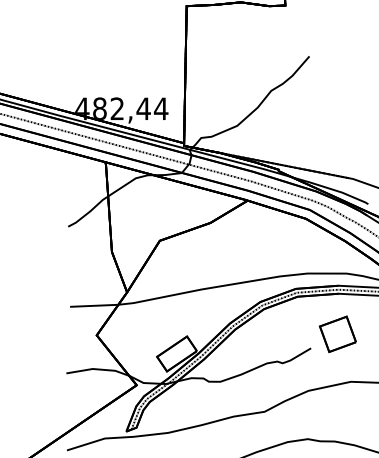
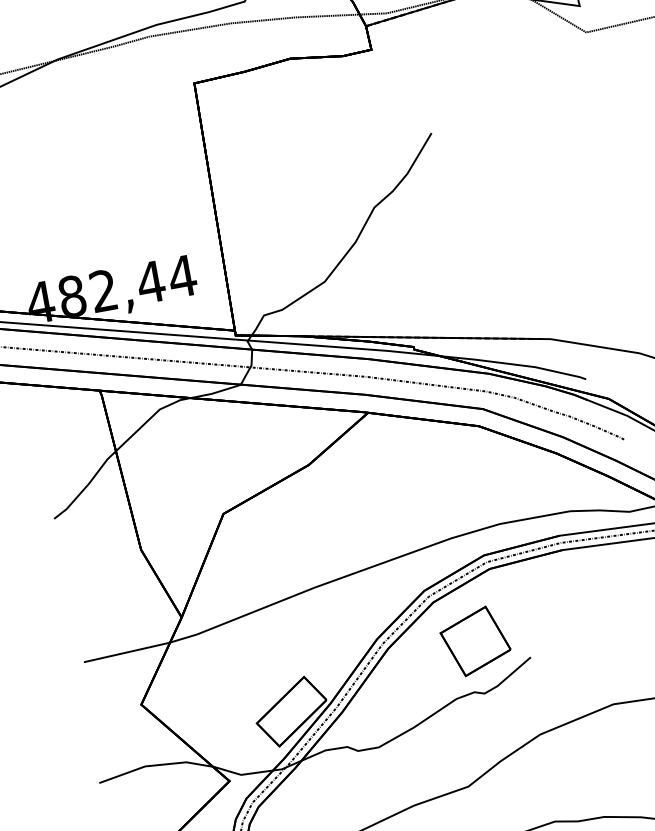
part: (337, 334) -> (474, 641), moved

